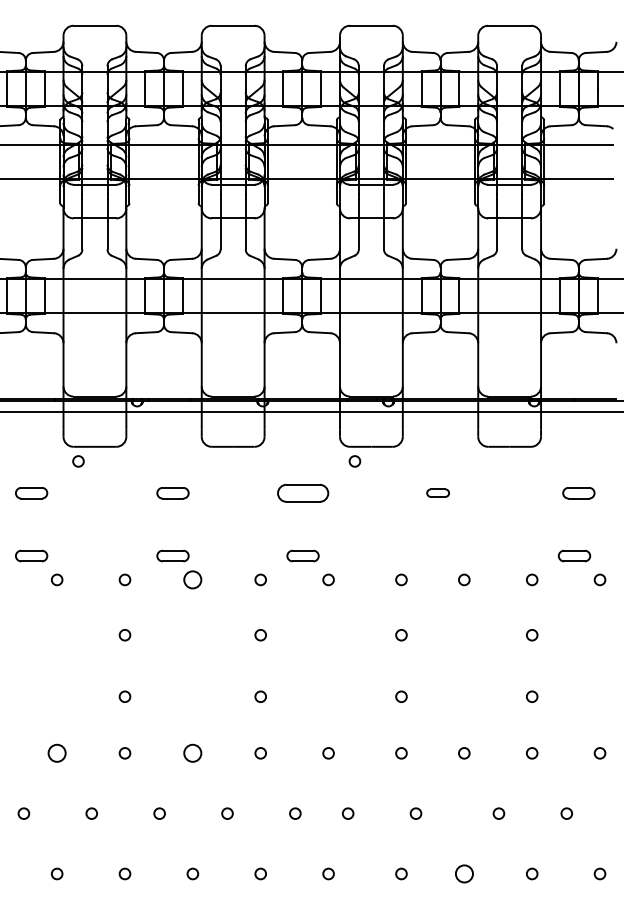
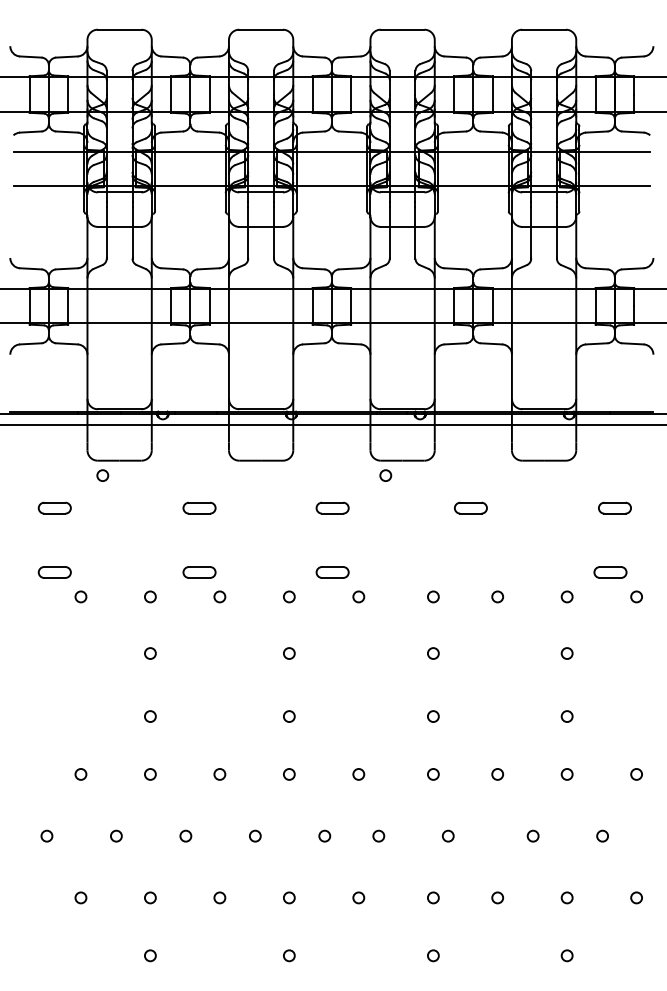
part: (302, 492) -> (332, 507), size x0.62
part: (437, 492) -> (470, 507), size x1.43
circle: (192, 579) -> (219, 596), size x0.62
circle: (56, 753) -> (80, 774), size x0.62
circle: (192, 753) -> (219, 774), size x0.62
circle: (464, 873) -> (497, 897), size x0.62

